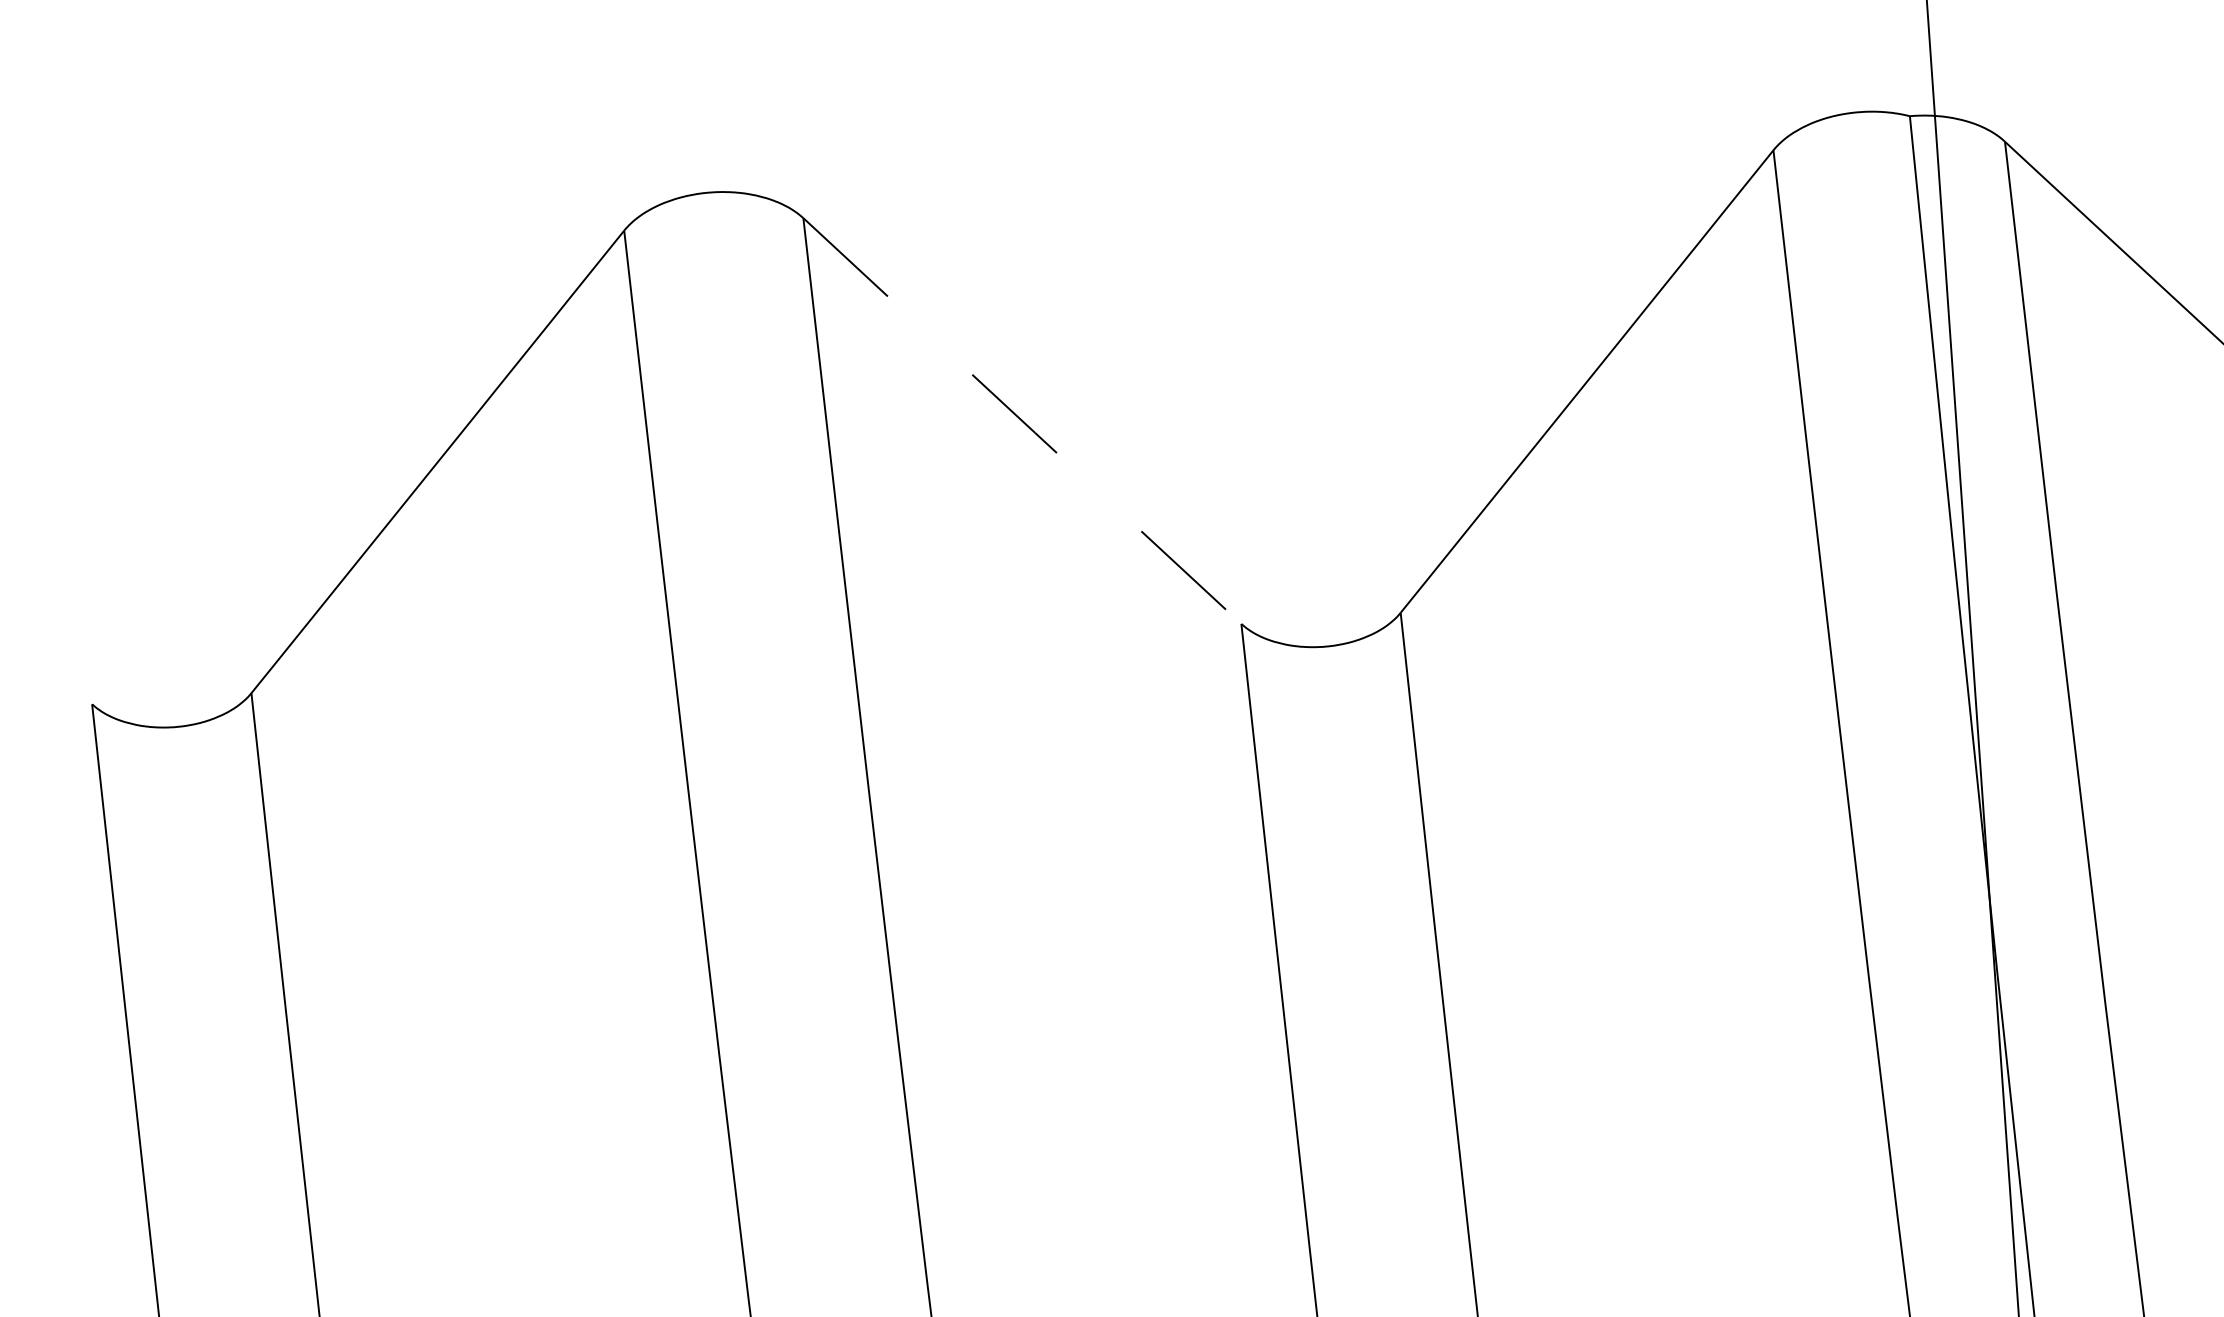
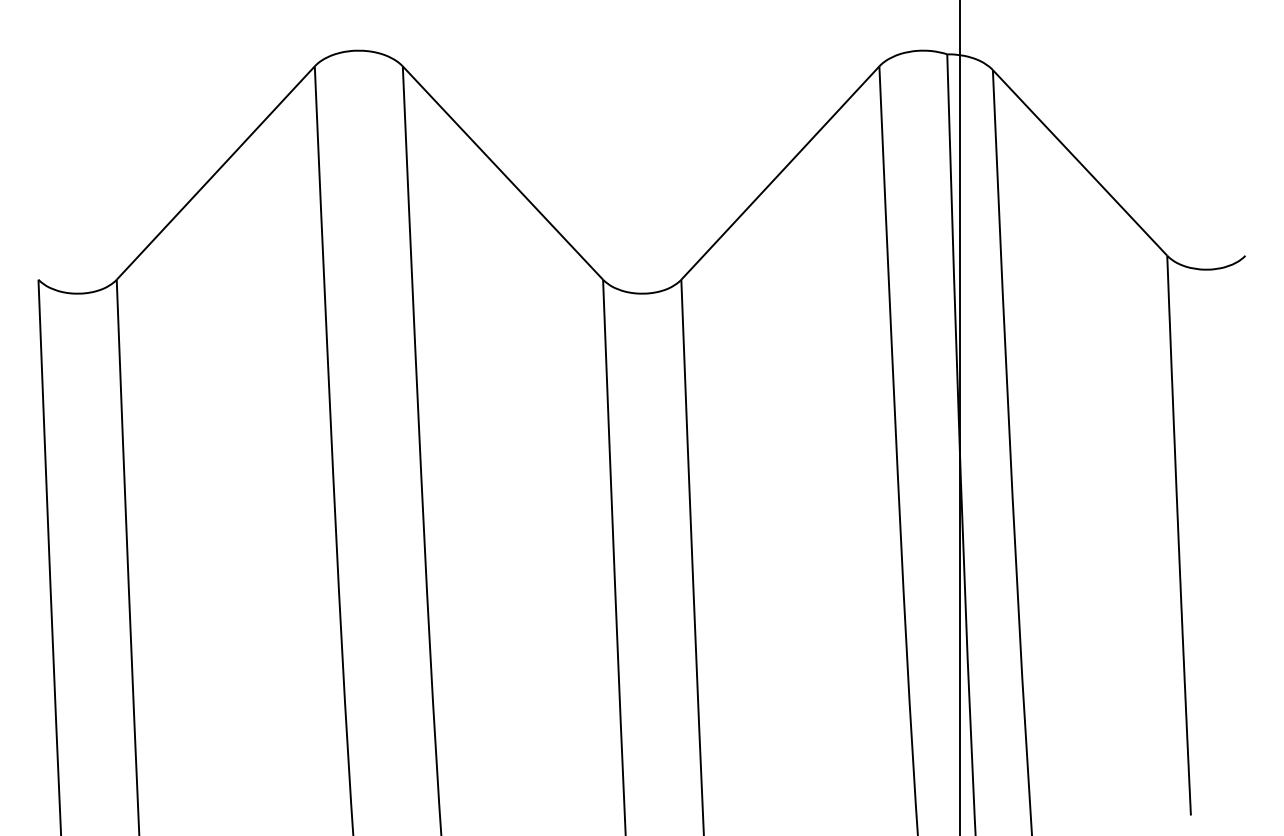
line: (1021, 419) -> (502, 172), dashed -> solid

